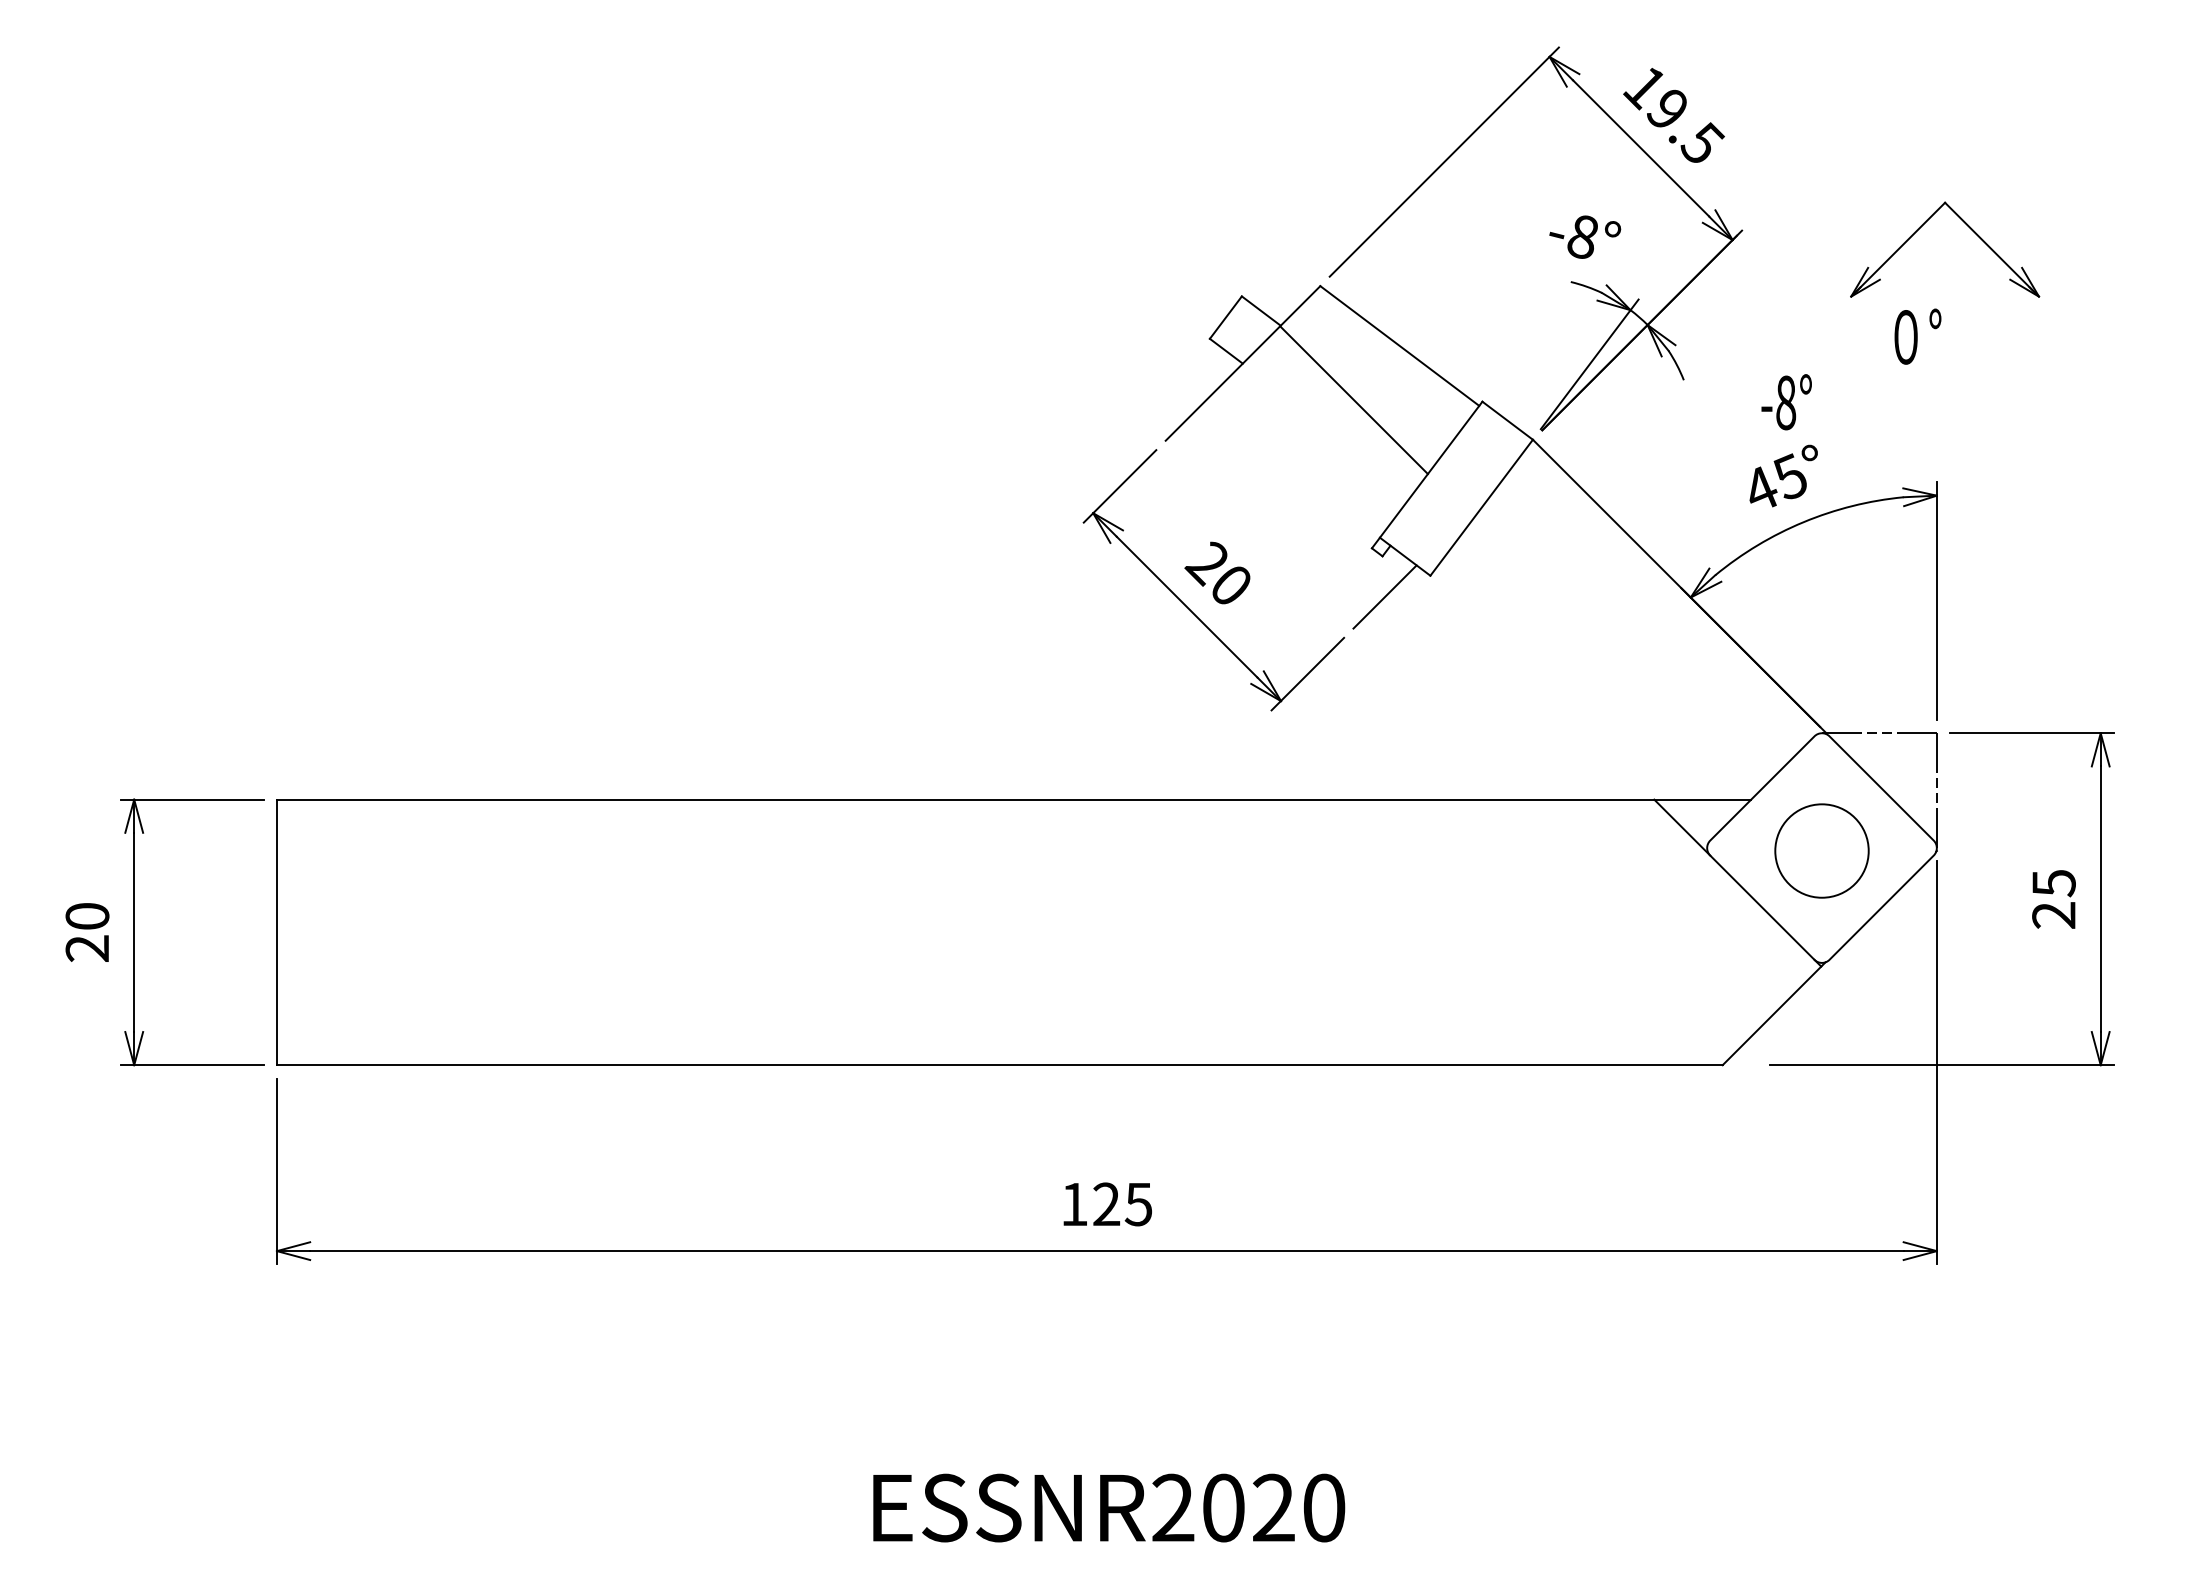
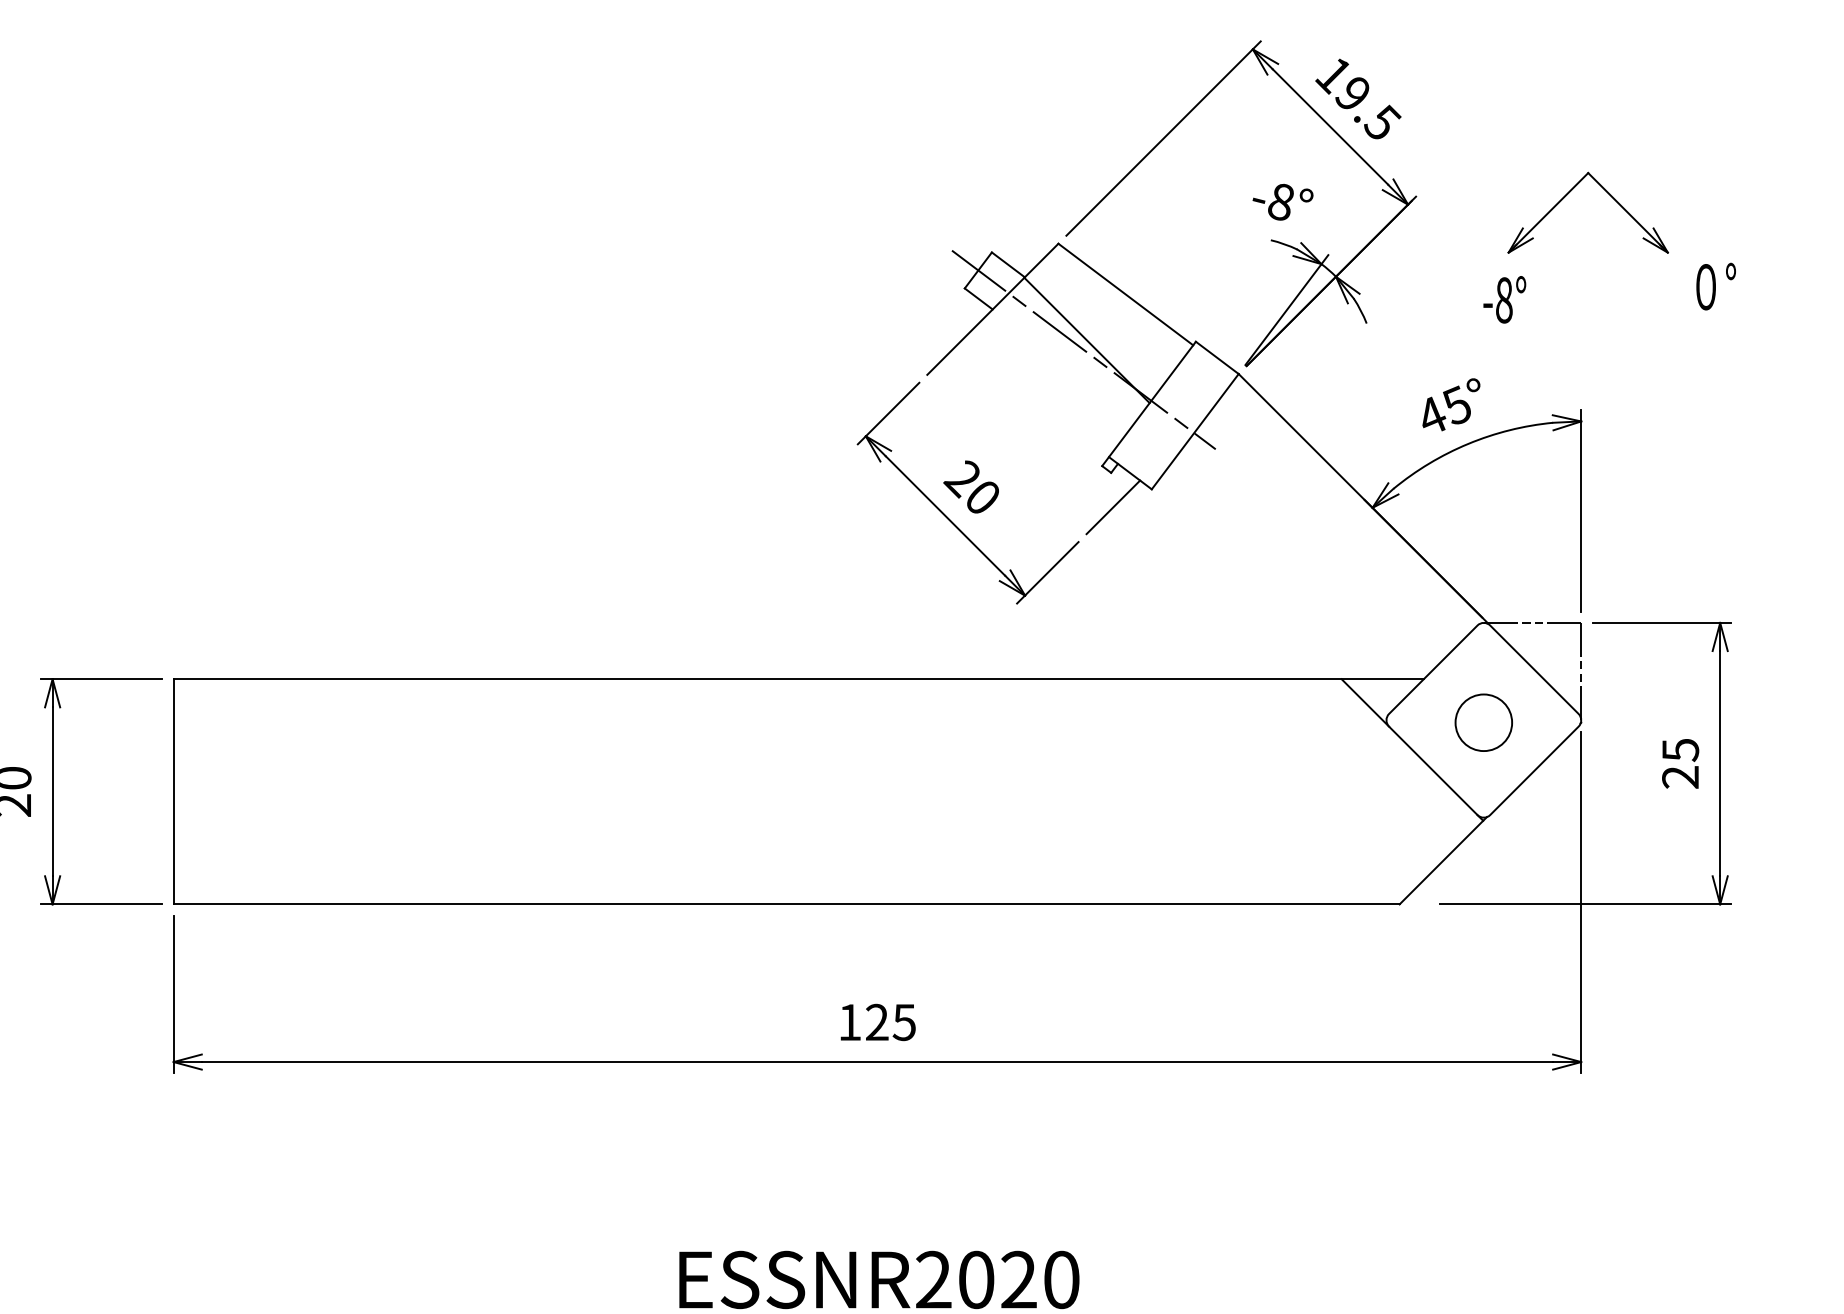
text: (1917, 336) -> (1715, 286), moved
text: (1786, 402) -> (1504, 300), moved
line: (1349, 411) -> (1083, 350), added
circle: (1821, 850) -> (1483, 722), size x0.71

